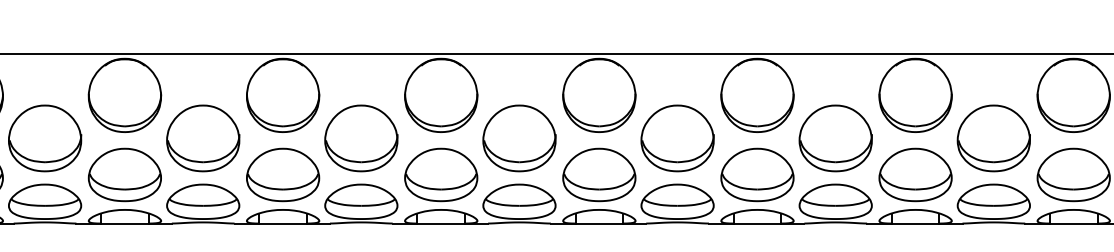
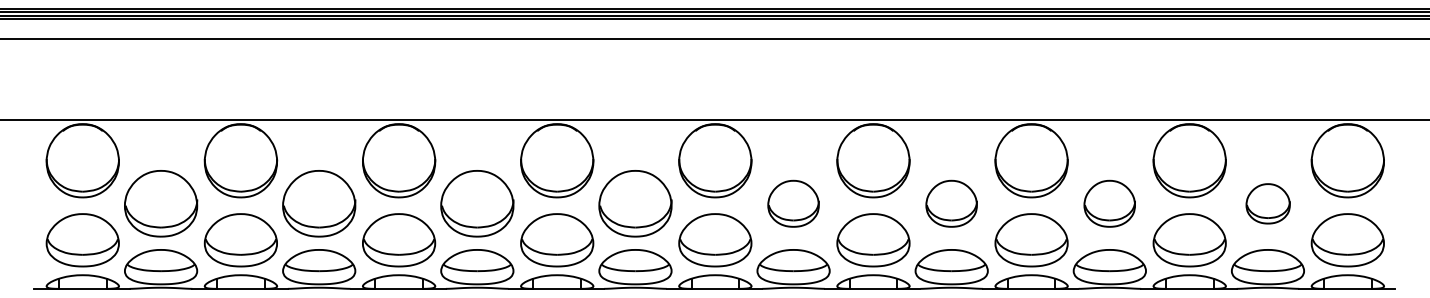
part: (519, 138) -> (793, 203), size x0.7
part: (677, 138) -> (951, 203), size x0.7
part: (835, 138) -> (1109, 203), size x0.7
part: (994, 138) -> (1268, 203), size x0.6

